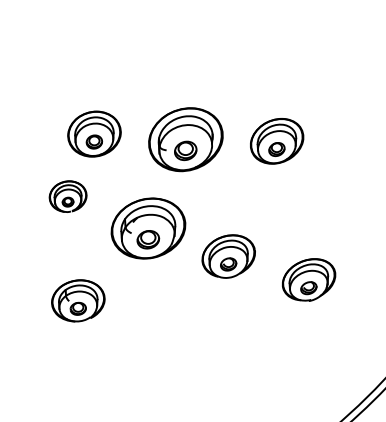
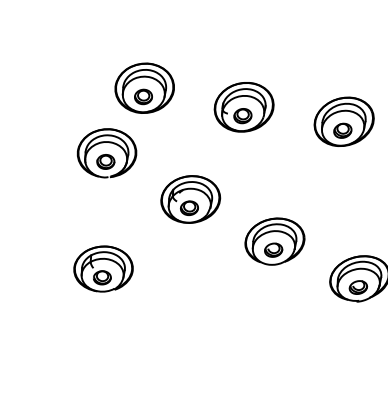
part: (185, 139) -> (243, 106), size x0.71
part: (67, 196) -> (106, 152), size x1.43
part: (148, 228) -> (190, 199), size x0.71

